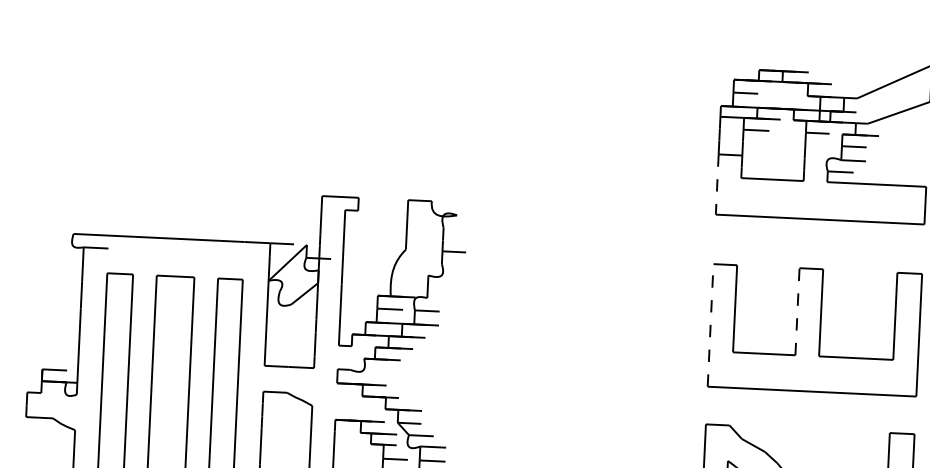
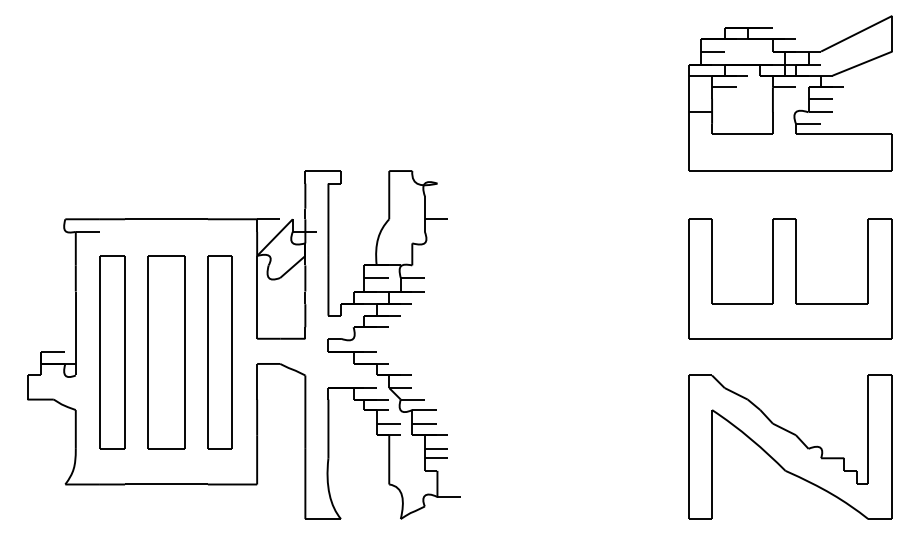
line: (717, 185) -> (689, 142), dashed -> solid
line: (797, 311) -> (772, 261), dashed -> solid
line: (711, 325) -> (689, 279), dashed -> solid

